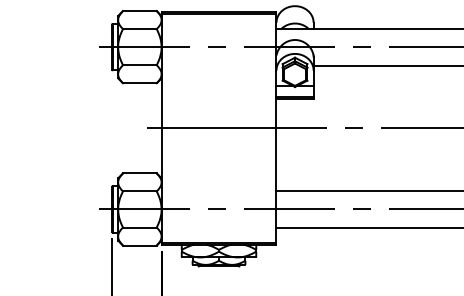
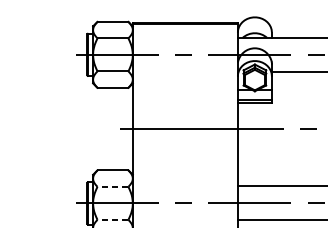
line: (139, 191) -> (112, 186), solid -> dashed
line: (139, 227) -> (112, 219), solid -> dashed

